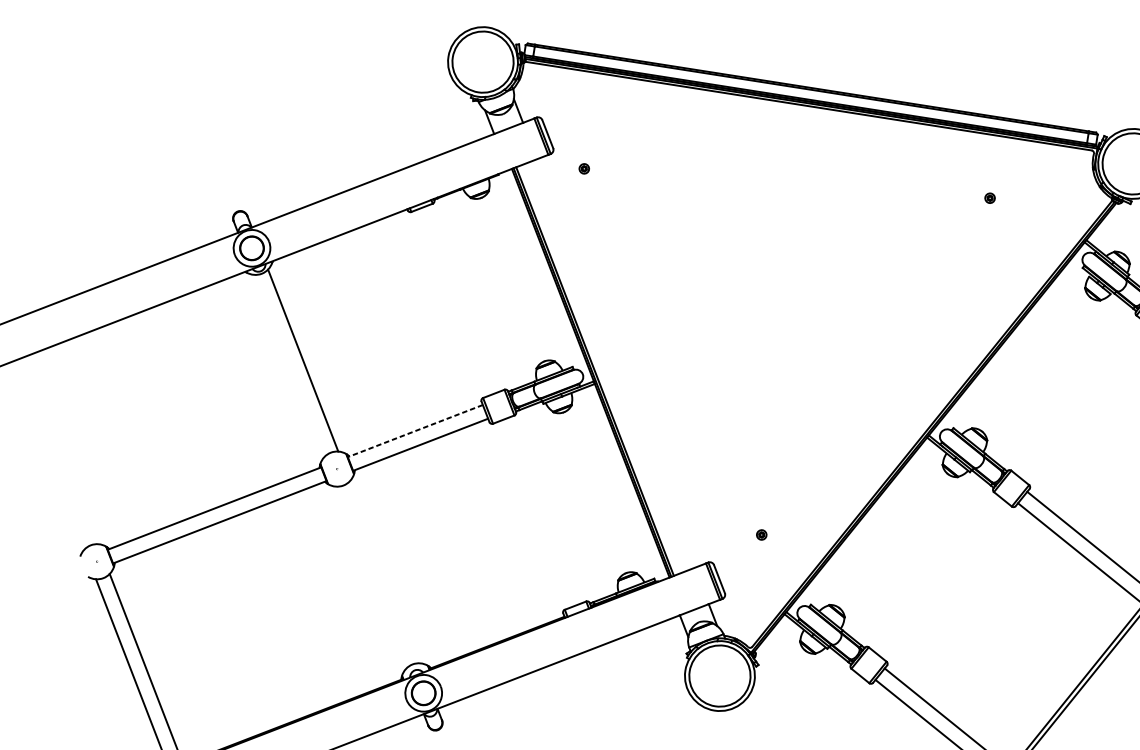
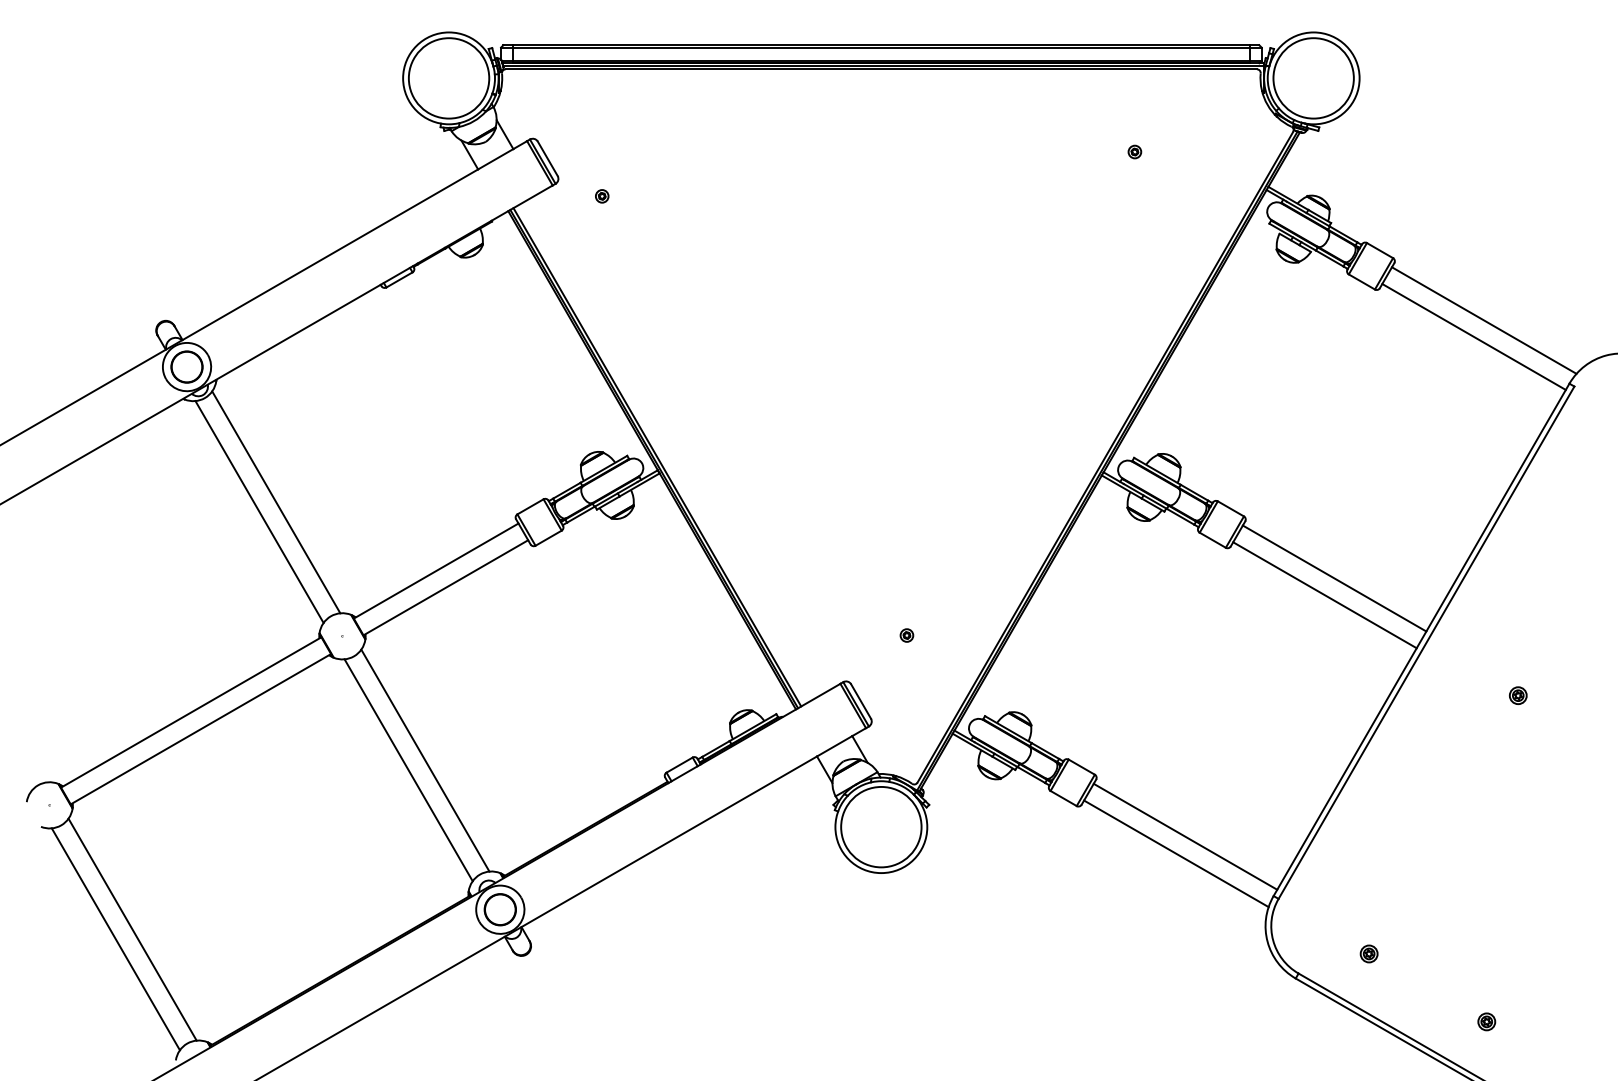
line: (289, 365) -> (259, 511), added
line: (414, 431) -> (435, 571), dashed -> solid
line: (385, 572) -> (425, 760), added
line: (371, 577) -> (408, 770), added

